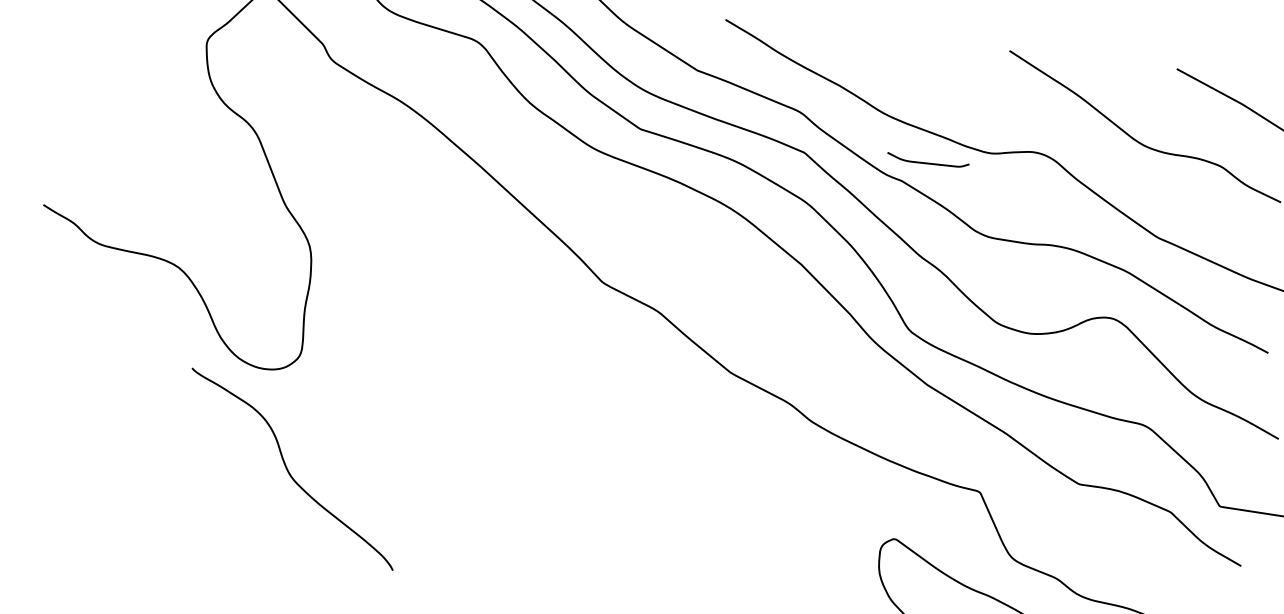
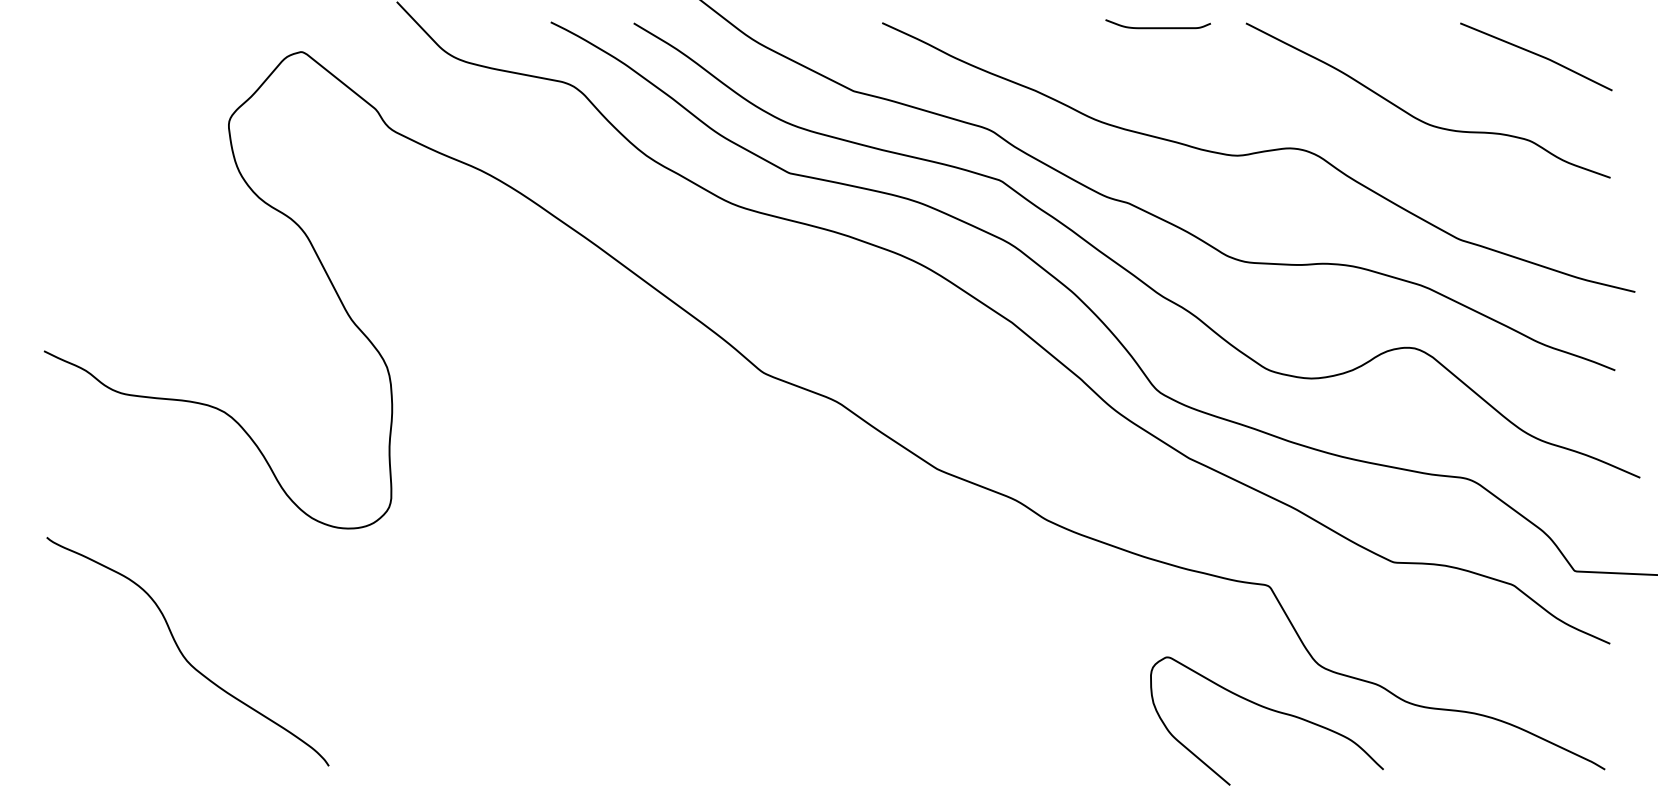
curve: (927, 162) -> (1157, 27), moved
curve: (288, 471) -> (183, 654), moved

